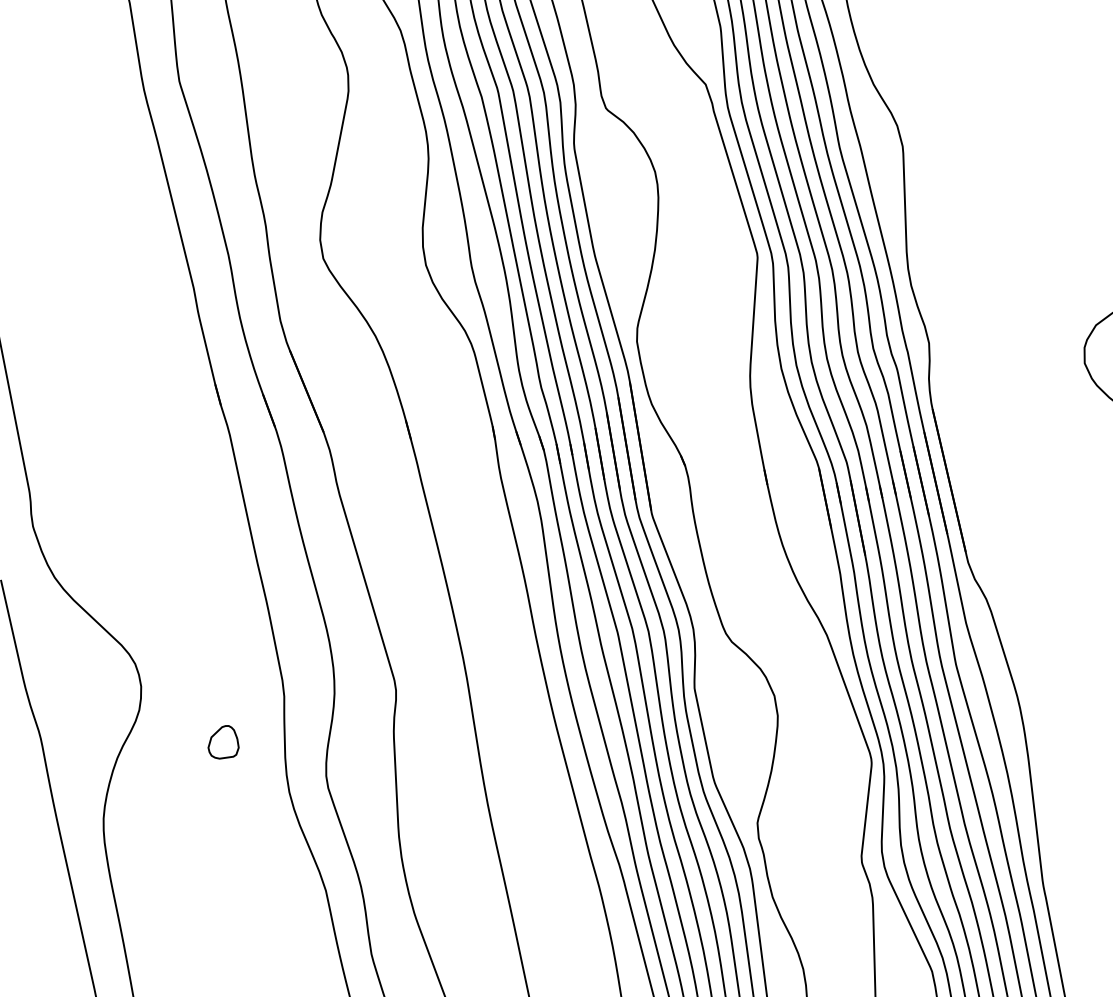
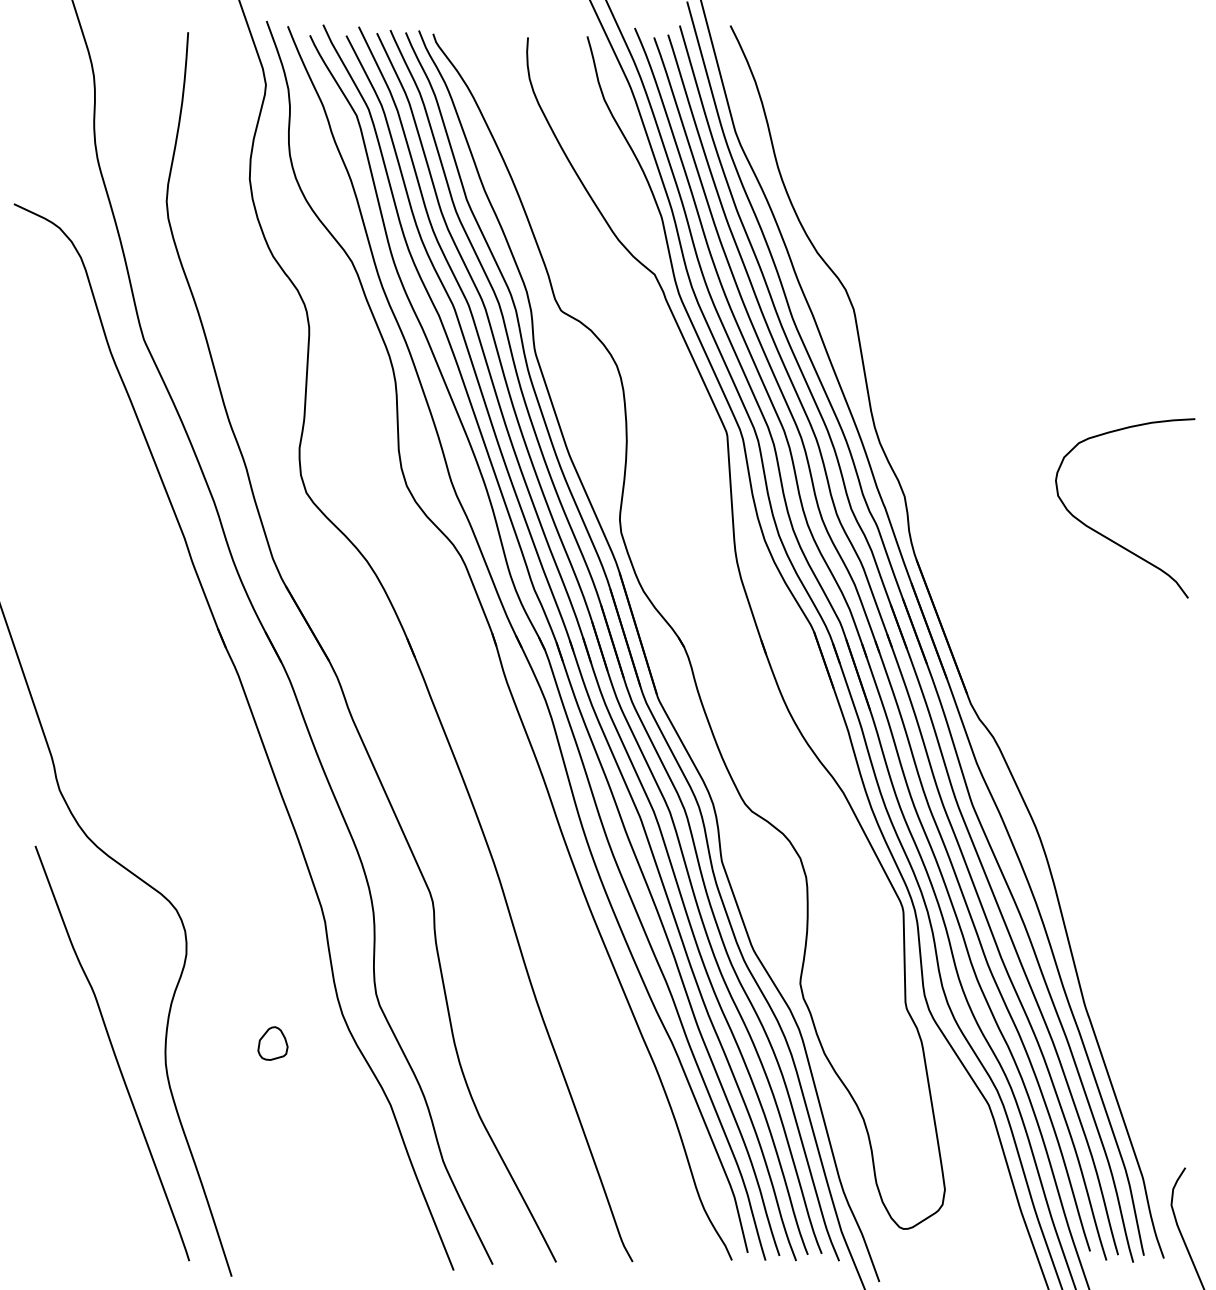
part: (223, 742) -> (272, 1043), moved

